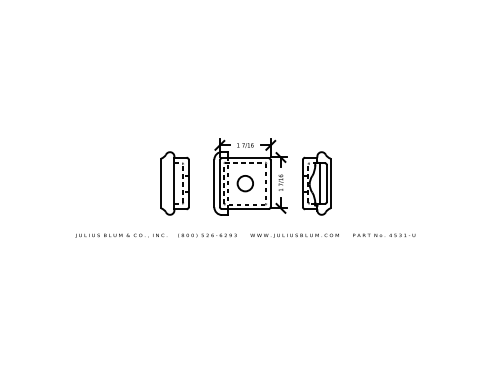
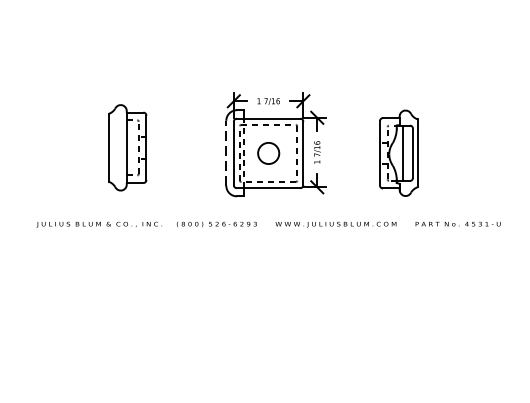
part: (174, 183) -> (126, 147), moved
line: (214, 183) -> (226, 153), solid -> dashed
part: (316, 183) -> (398, 153), moved

